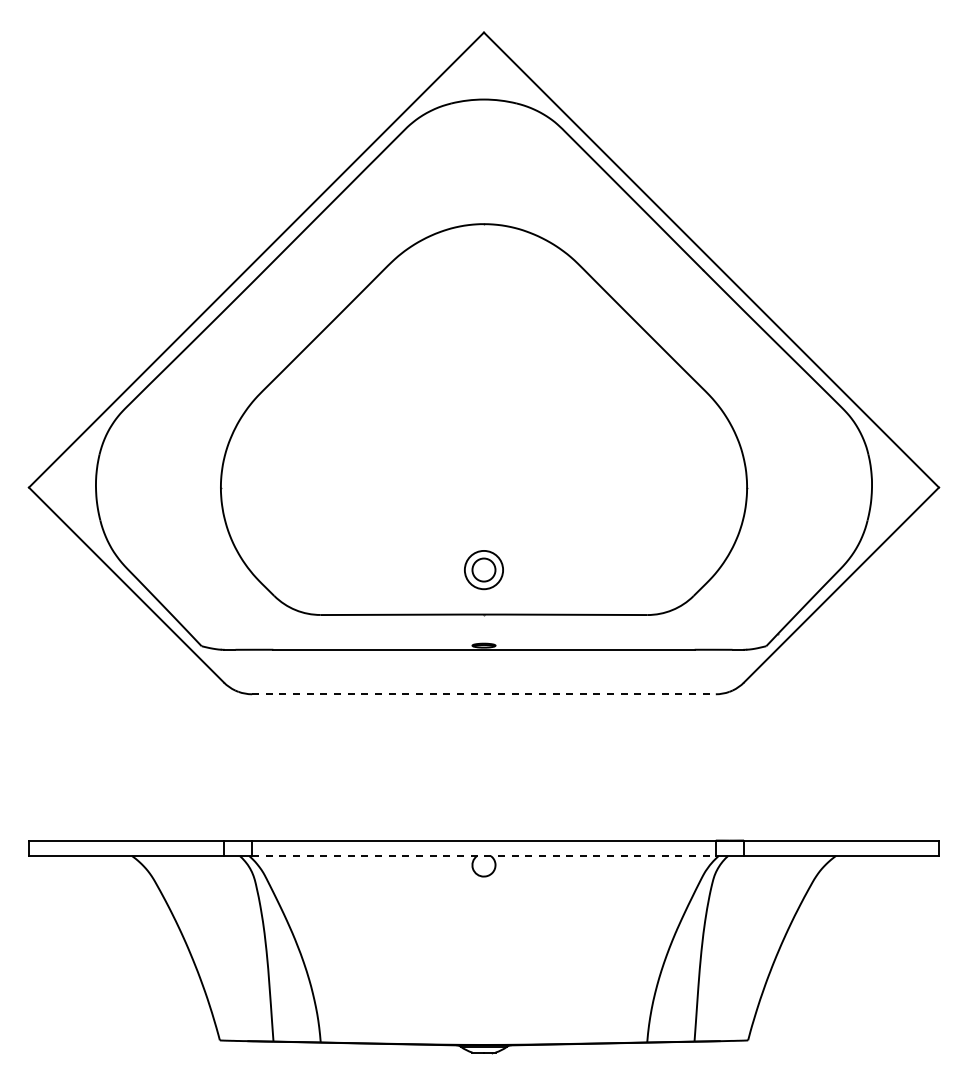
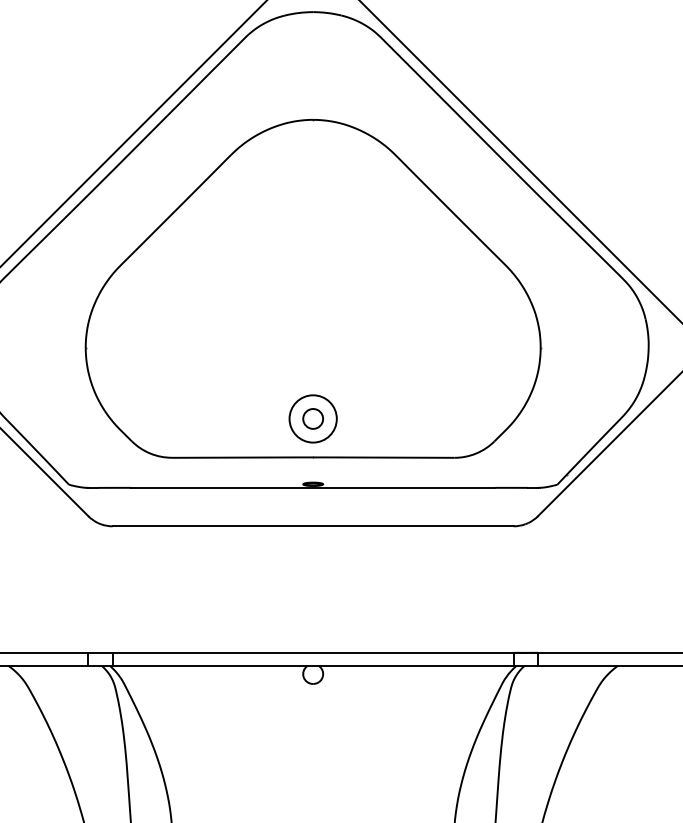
circle: (483, 569) -> (312, 418), size x1.43
line: (483, 694) -> (312, 526), dashed -> solid
line: (483, 856) -> (312, 666), dashed -> solid

